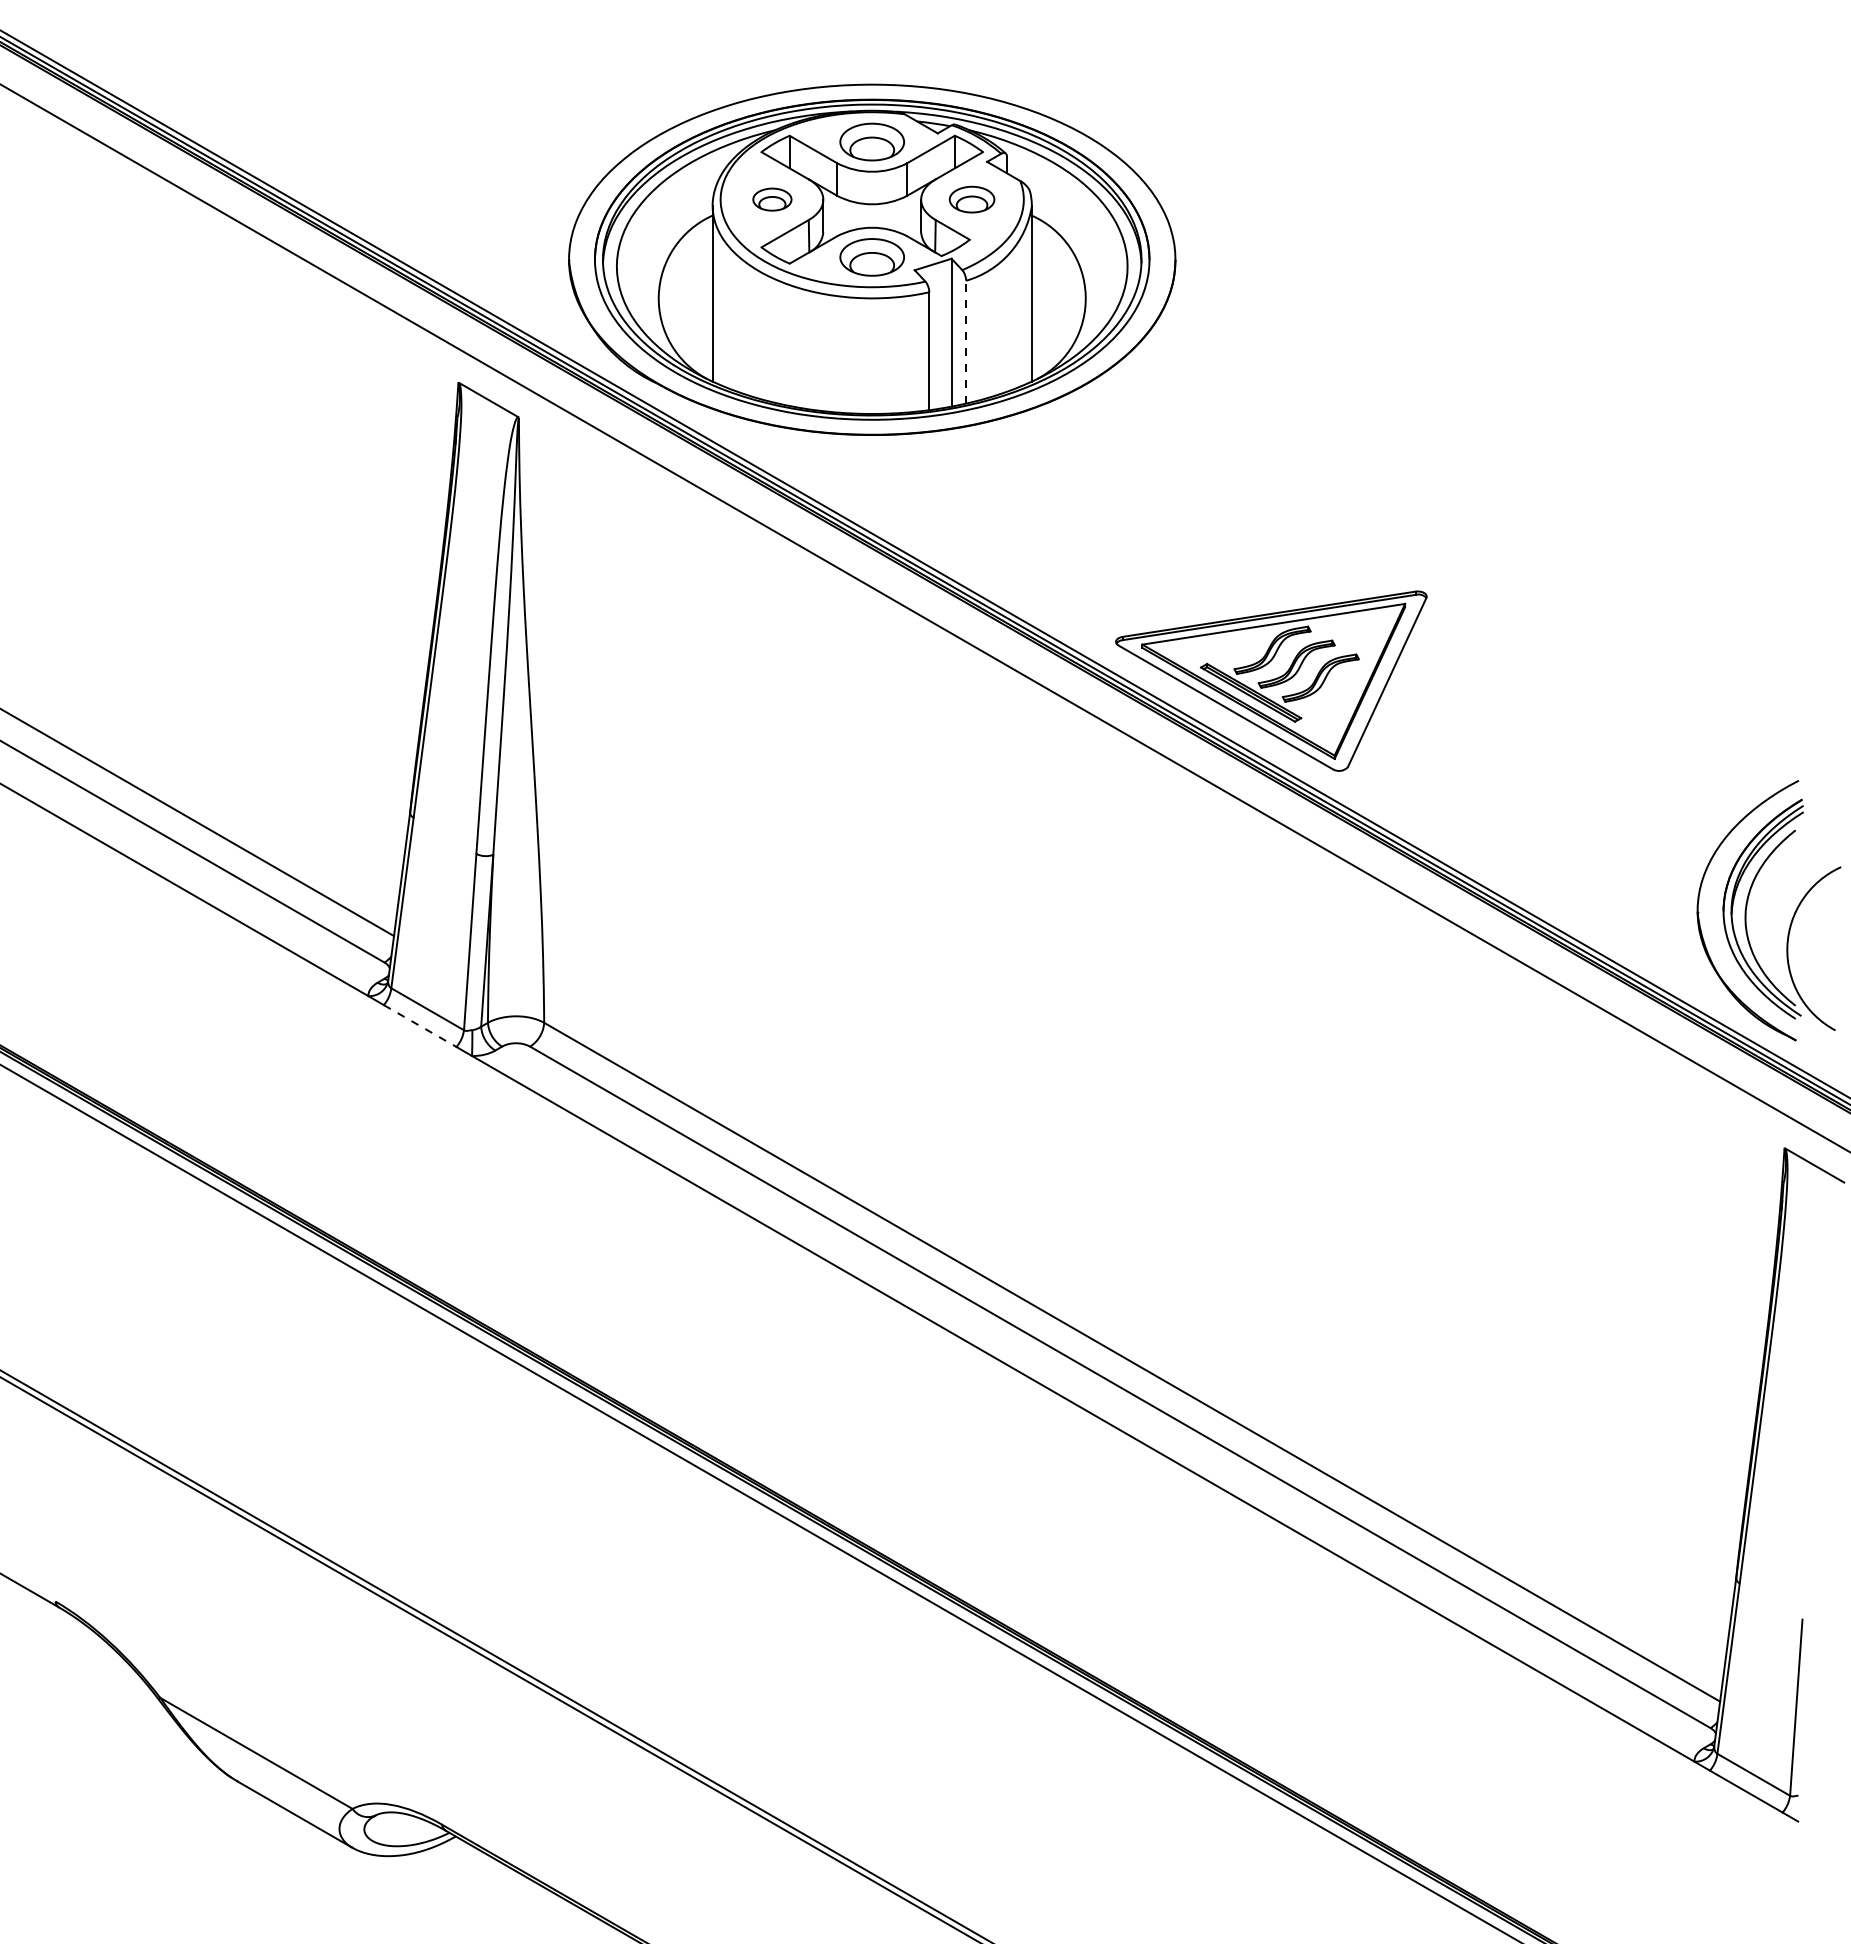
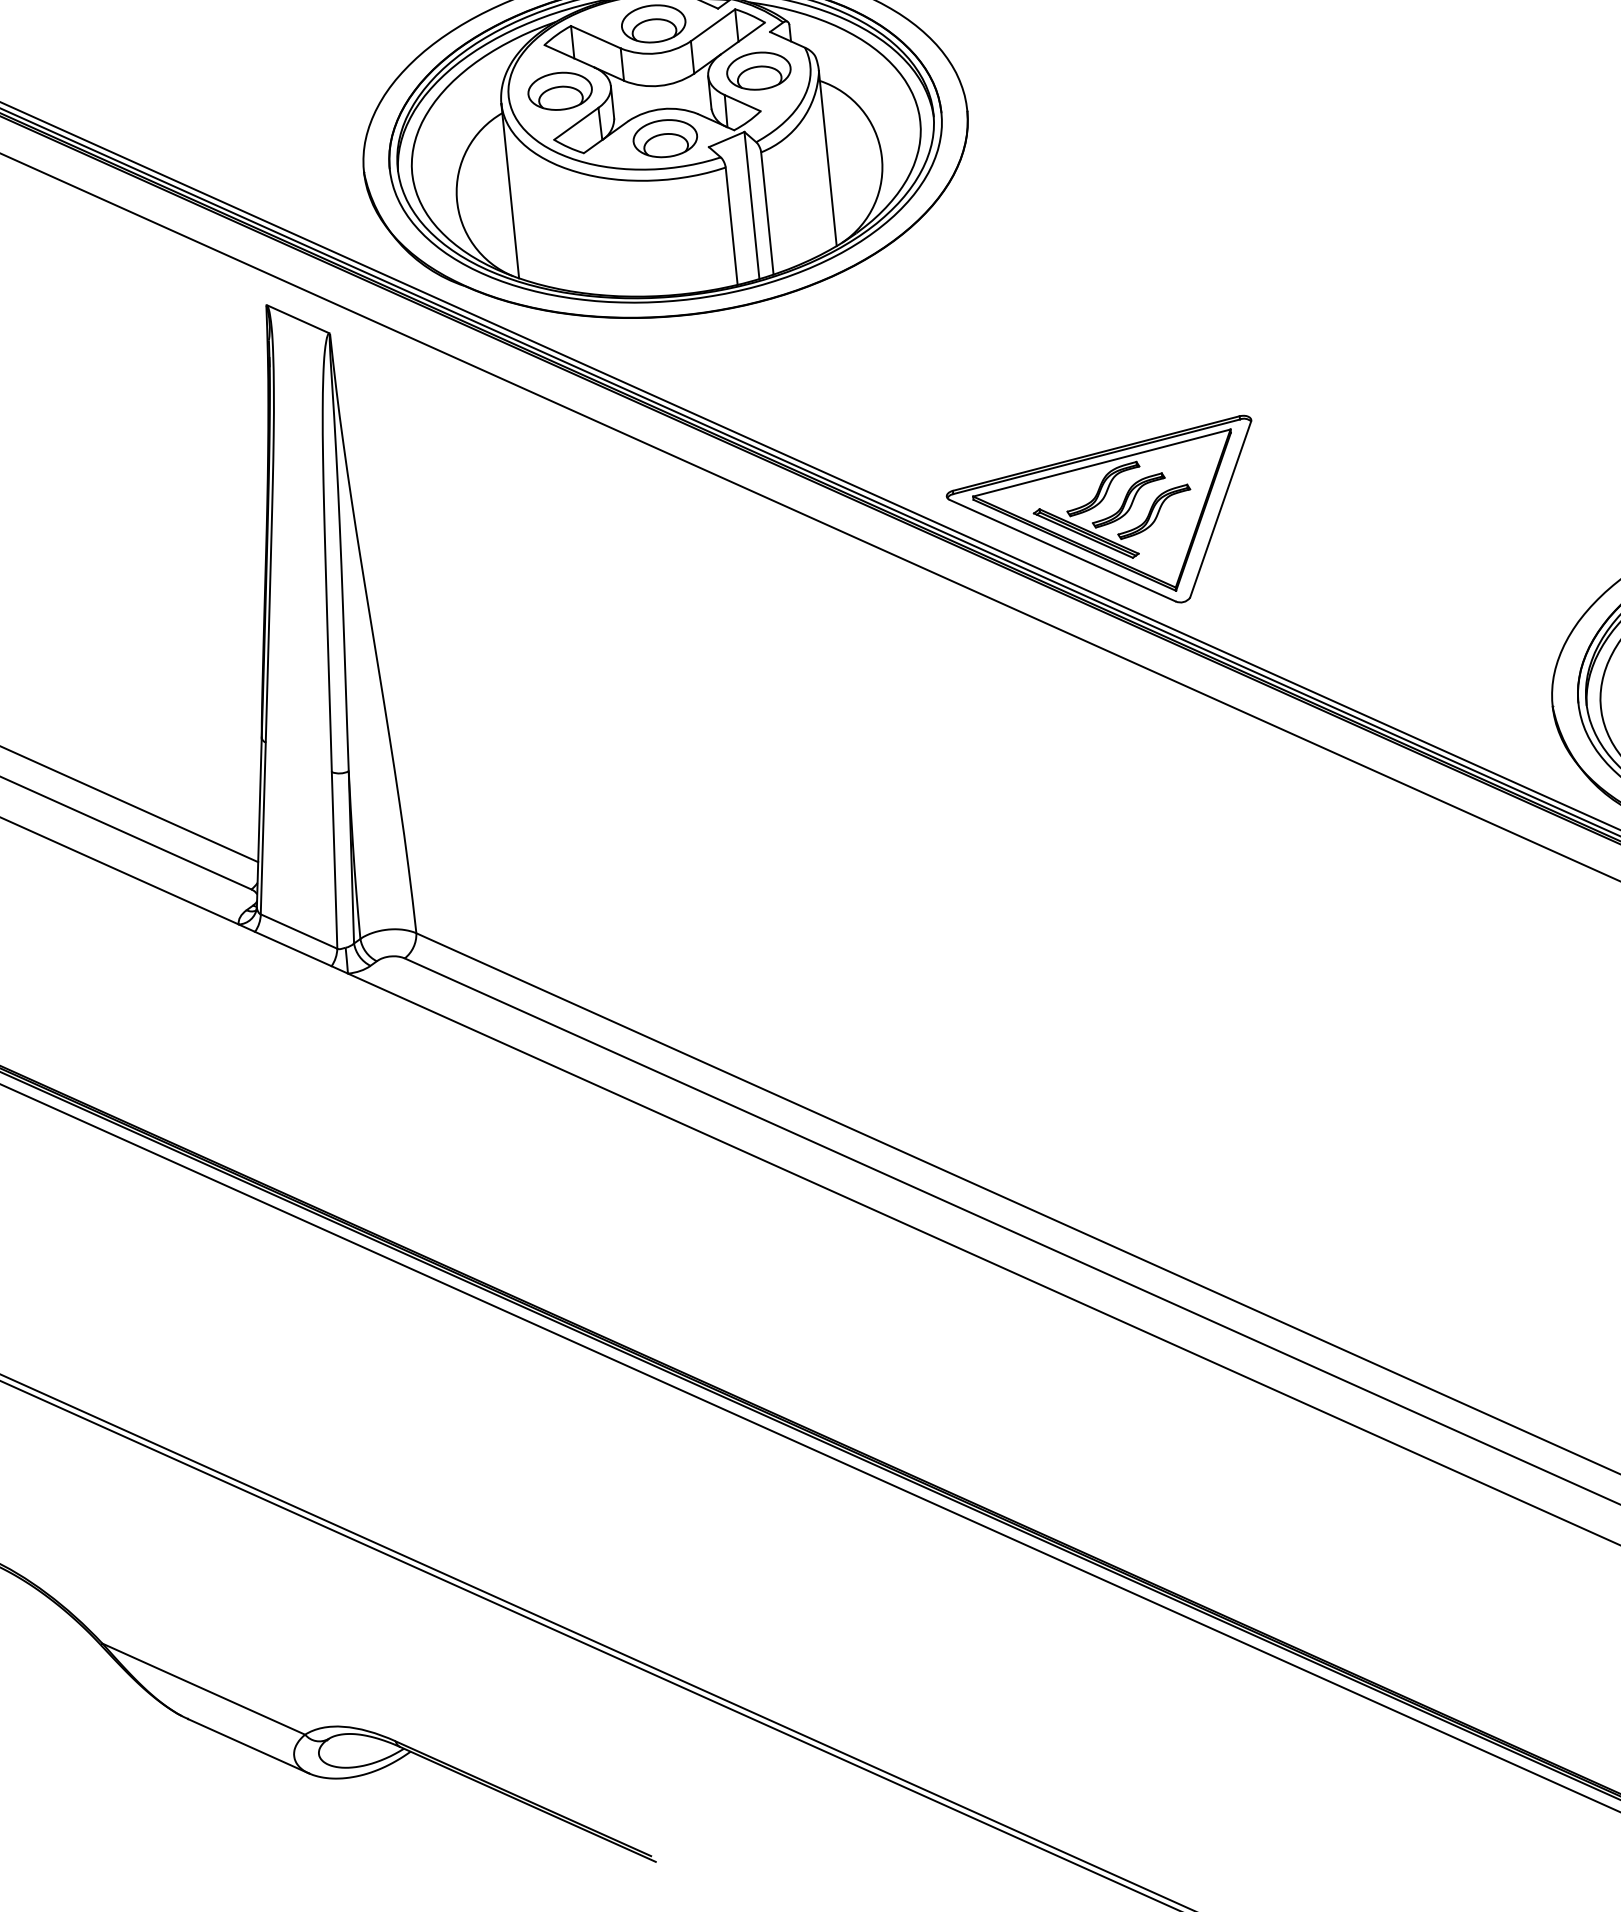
part: (772, 199) -> (560, 91), size x1.67
part: (971, 199) -> (758, 70), size x1.43
line: (966, 341) -> (767, 212), dashed -> solid
line: (420, 1026) -> (293, 949), dashed -> solid

